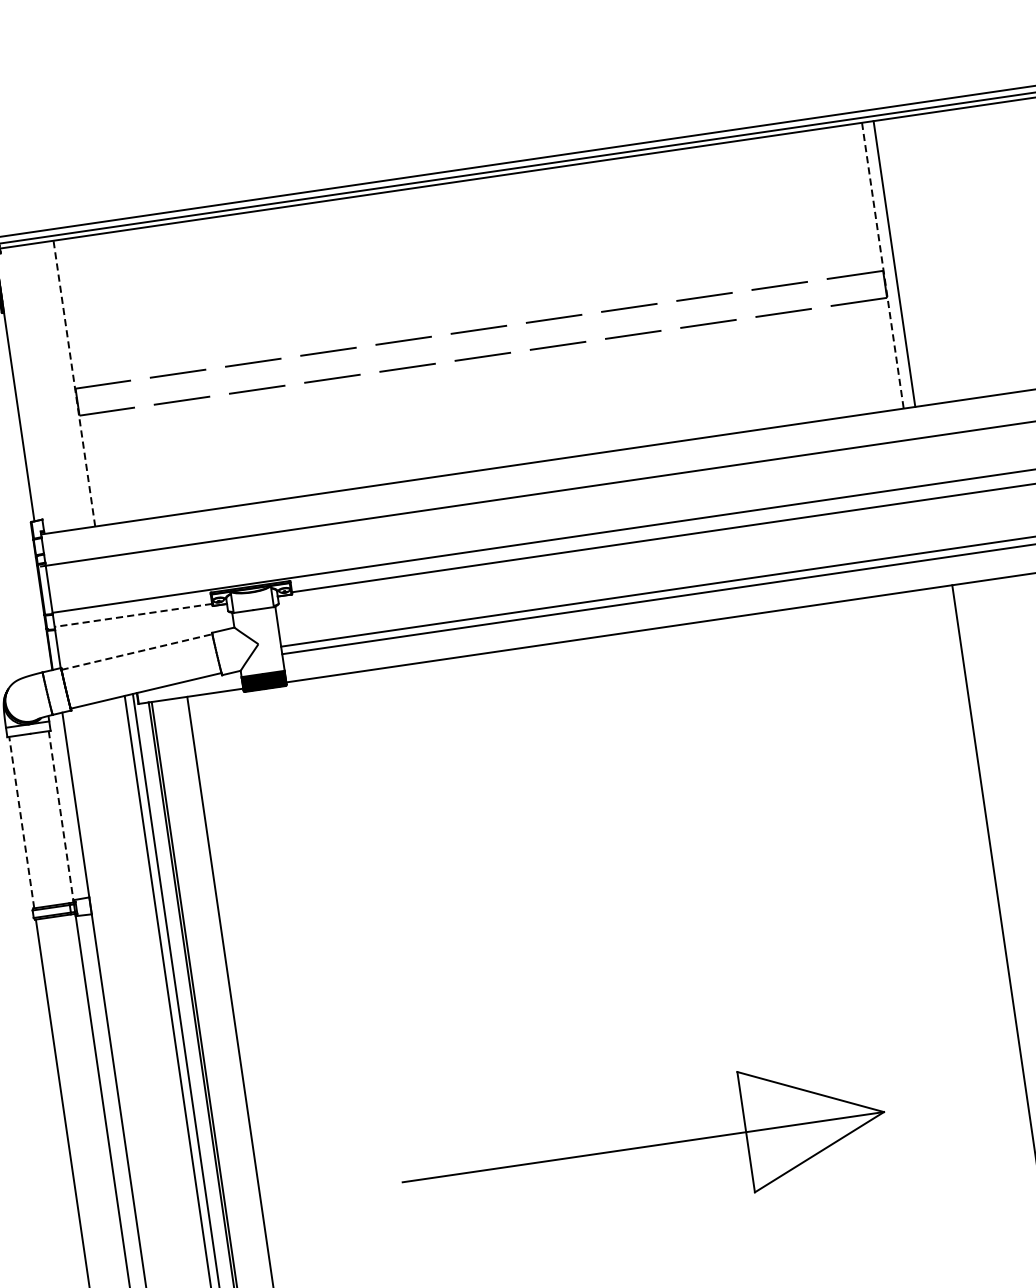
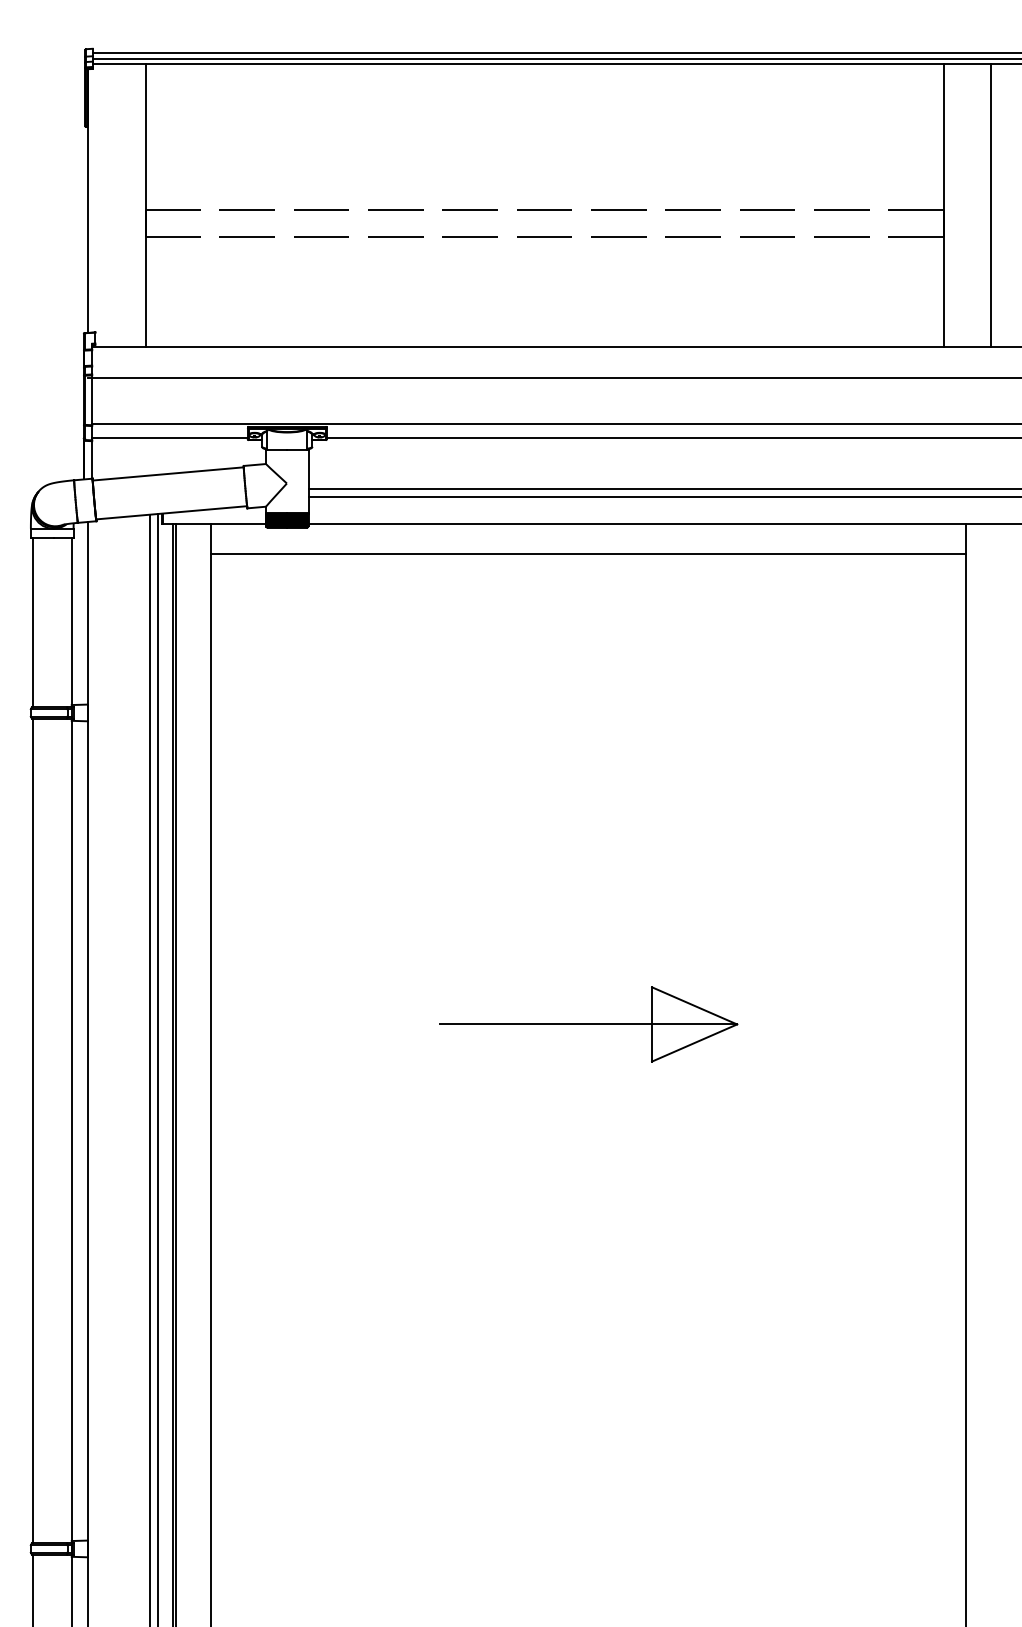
line: (894, 264) -> (990, 205), moved
line: (882, 265) -> (944, 205), dashed -> solid
line: (74, 382) -> (145, 204), dashed -> solid
line: (132, 615) -> (169, 438), dashed -> solid
line: (137, 651) -> (168, 473), dashed -> solid
line: (574, 671) -> (588, 554), added
line: (60, 816) -> (71, 622), dashed -> solid
line: (21, 822) -> (32, 622), dashed -> solid
part: (643, 1147) -> (588, 1024), size x0.62

